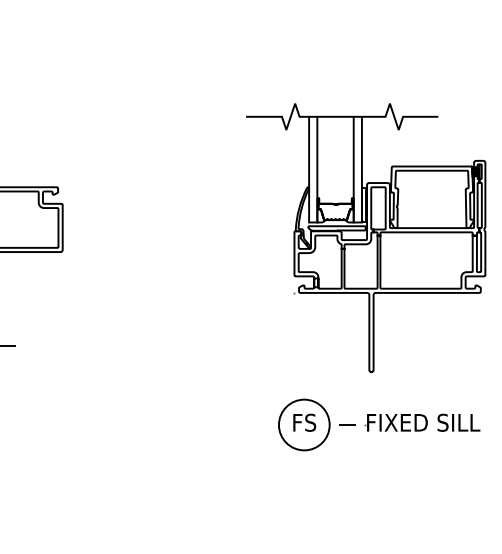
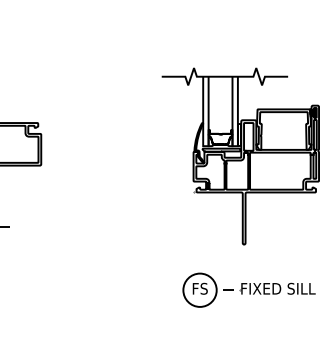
part: (378, 423) -> (248, 289), moved

